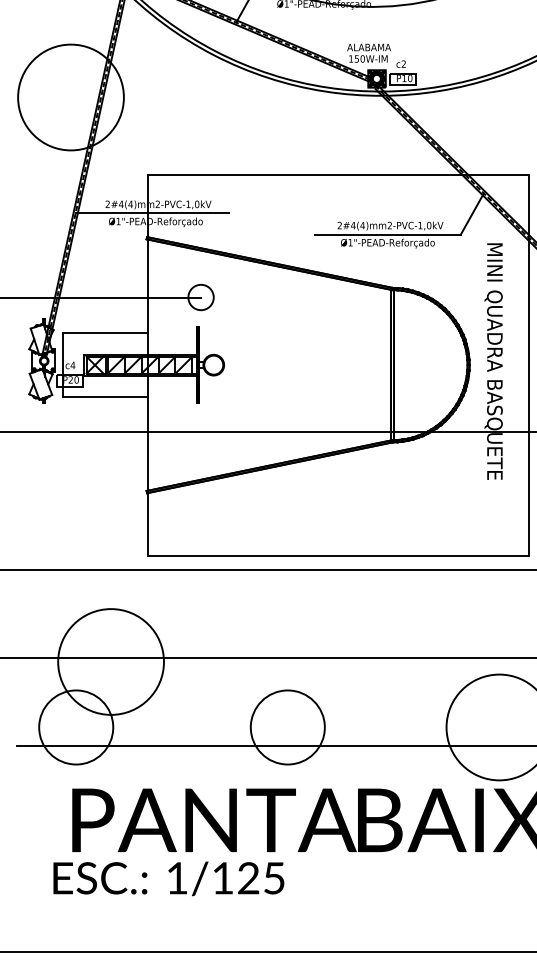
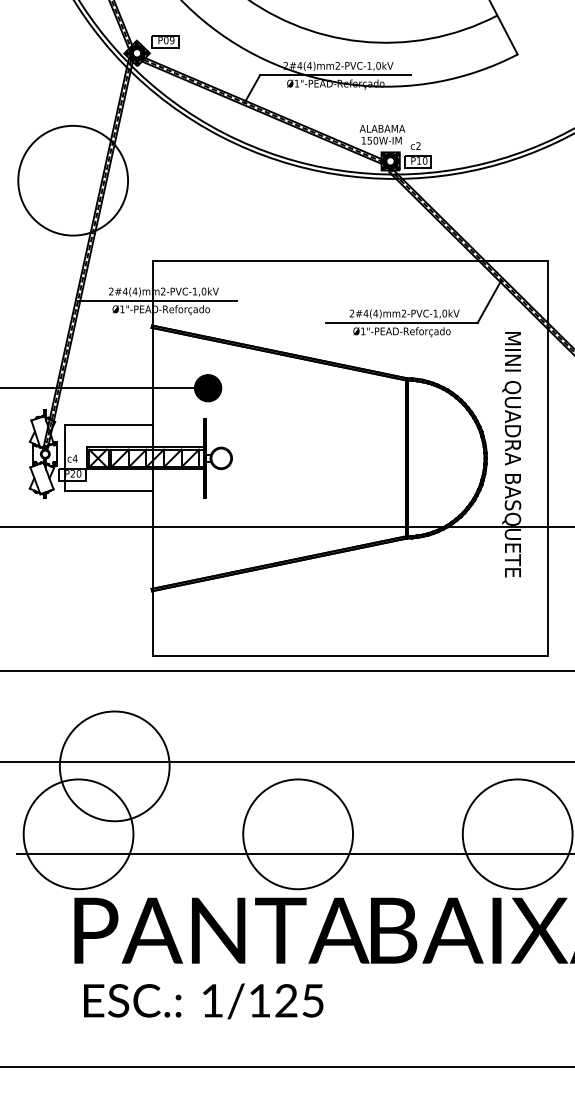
fill: (200, 297) -> (207, 388), added
circle: (76, 727) -> (78, 834), size x1.43
circle: (288, 727) -> (298, 834), size x1.43
text: (168, 878) -> (203, 1001), moved

